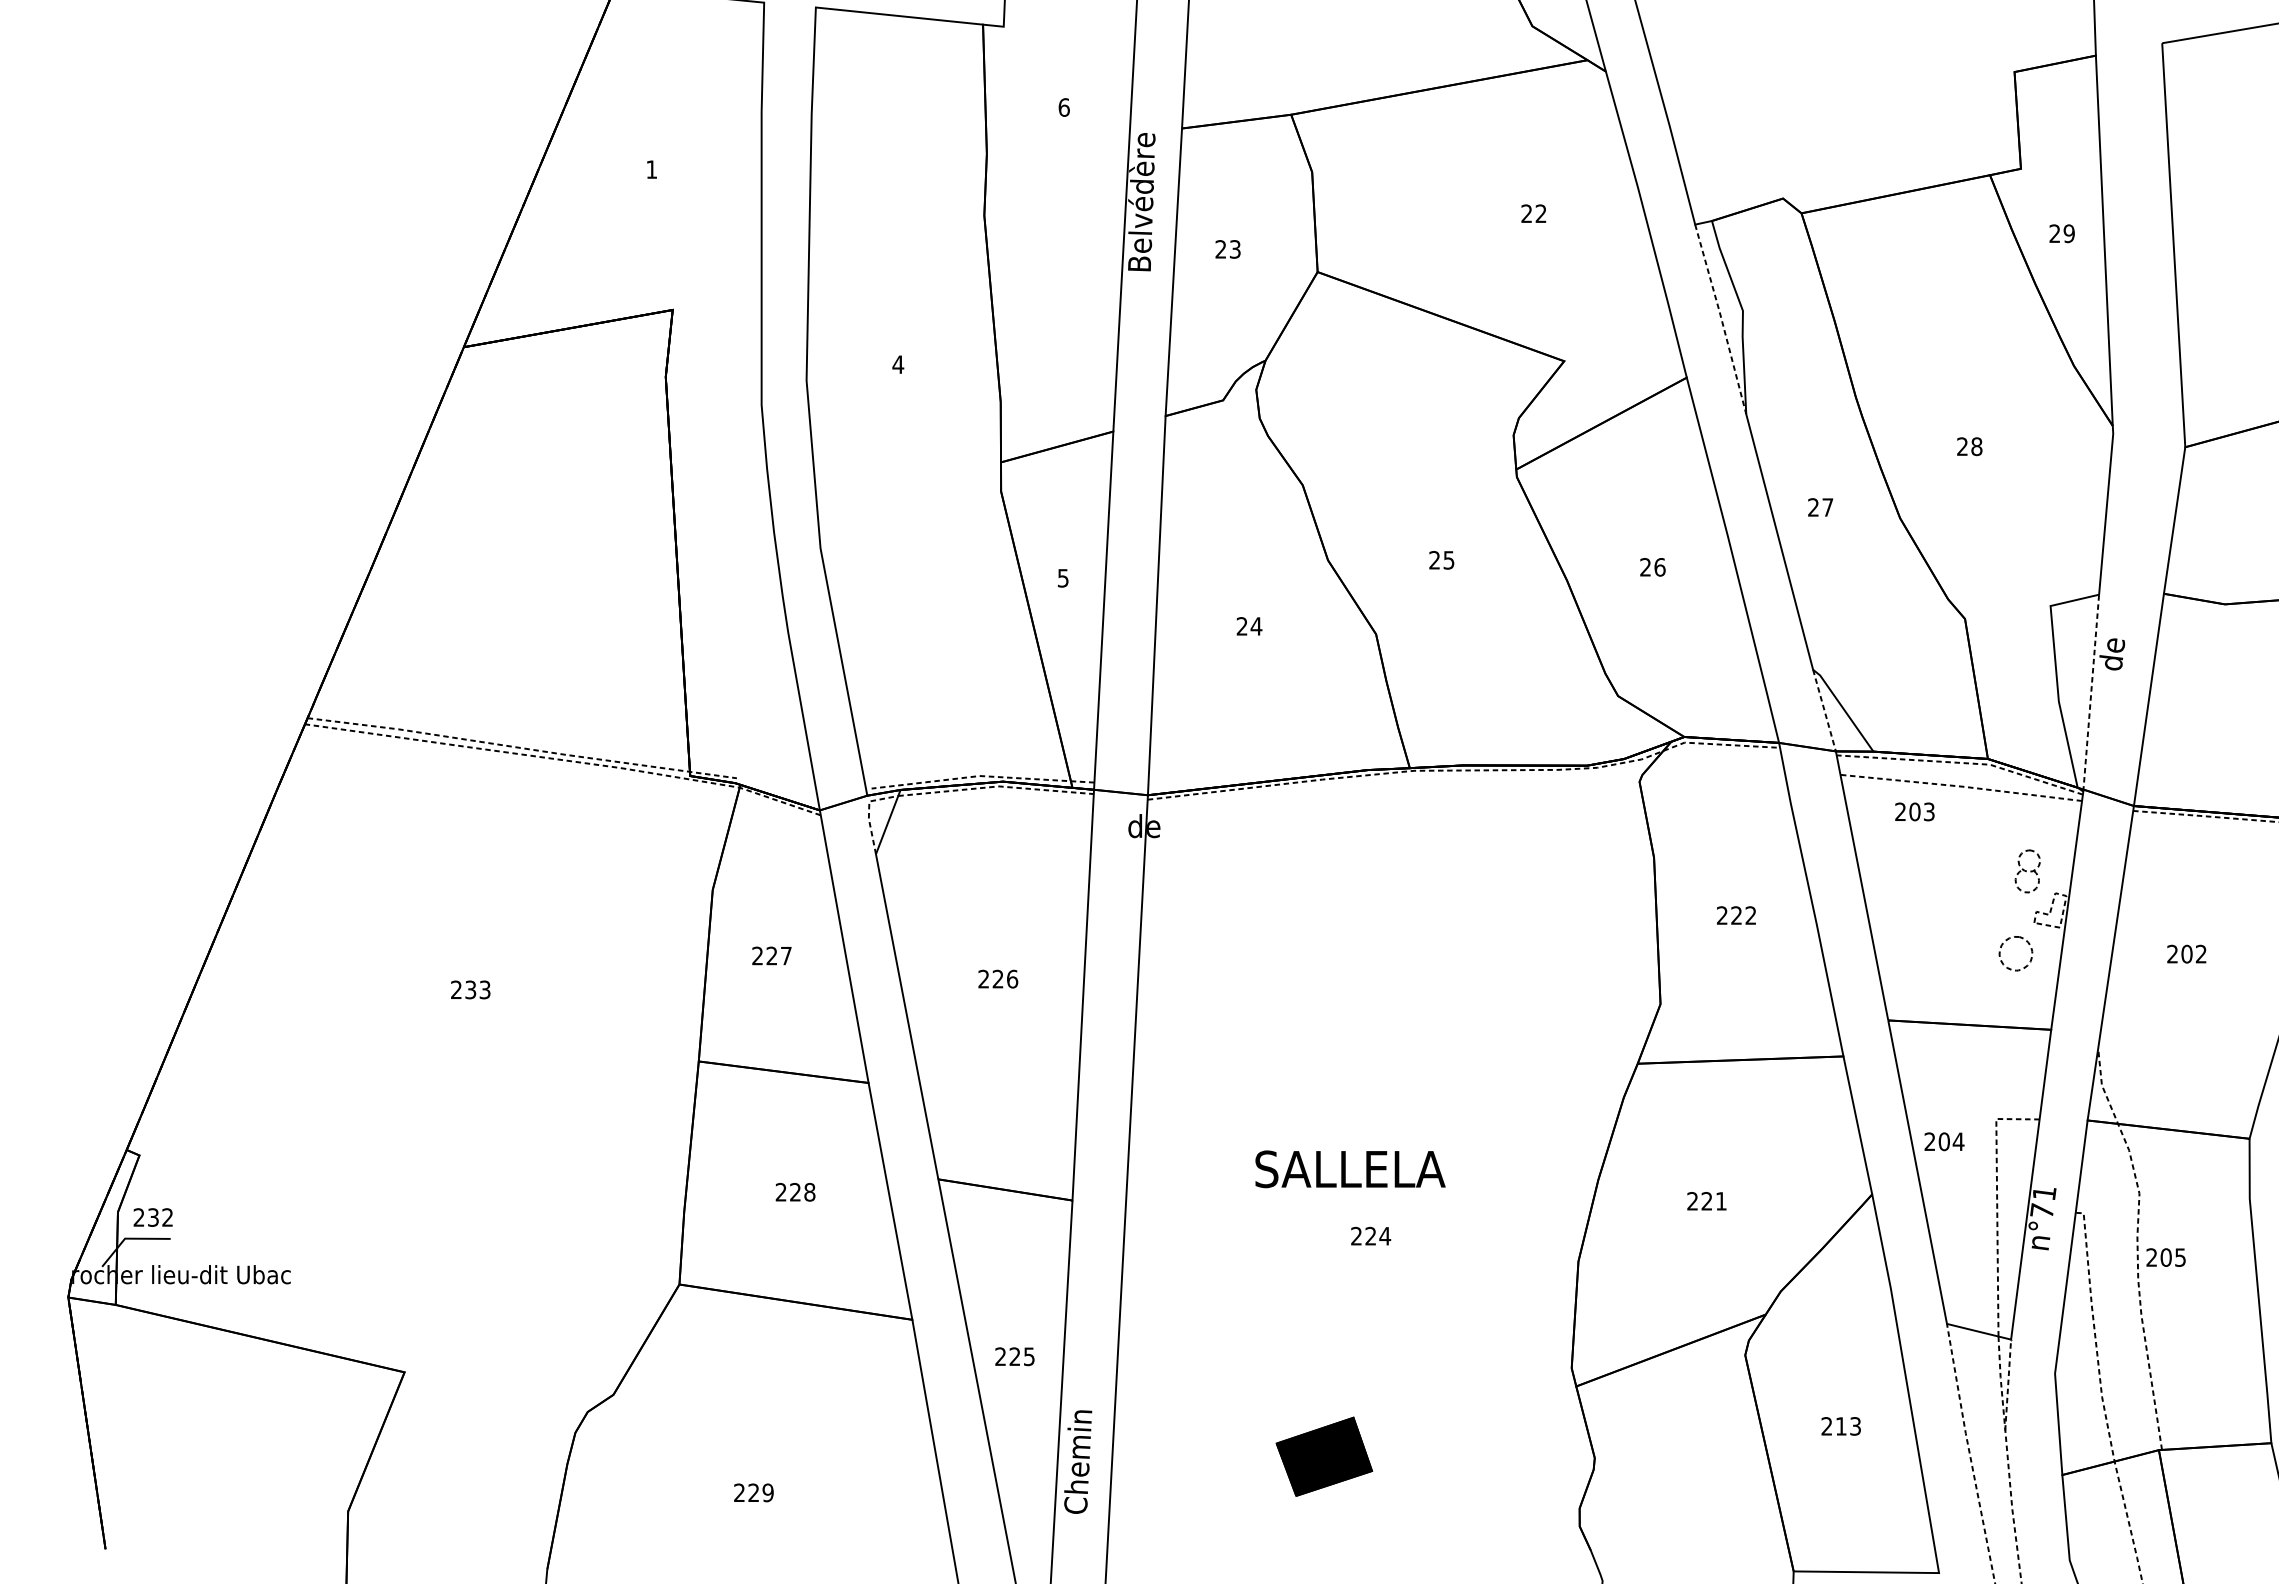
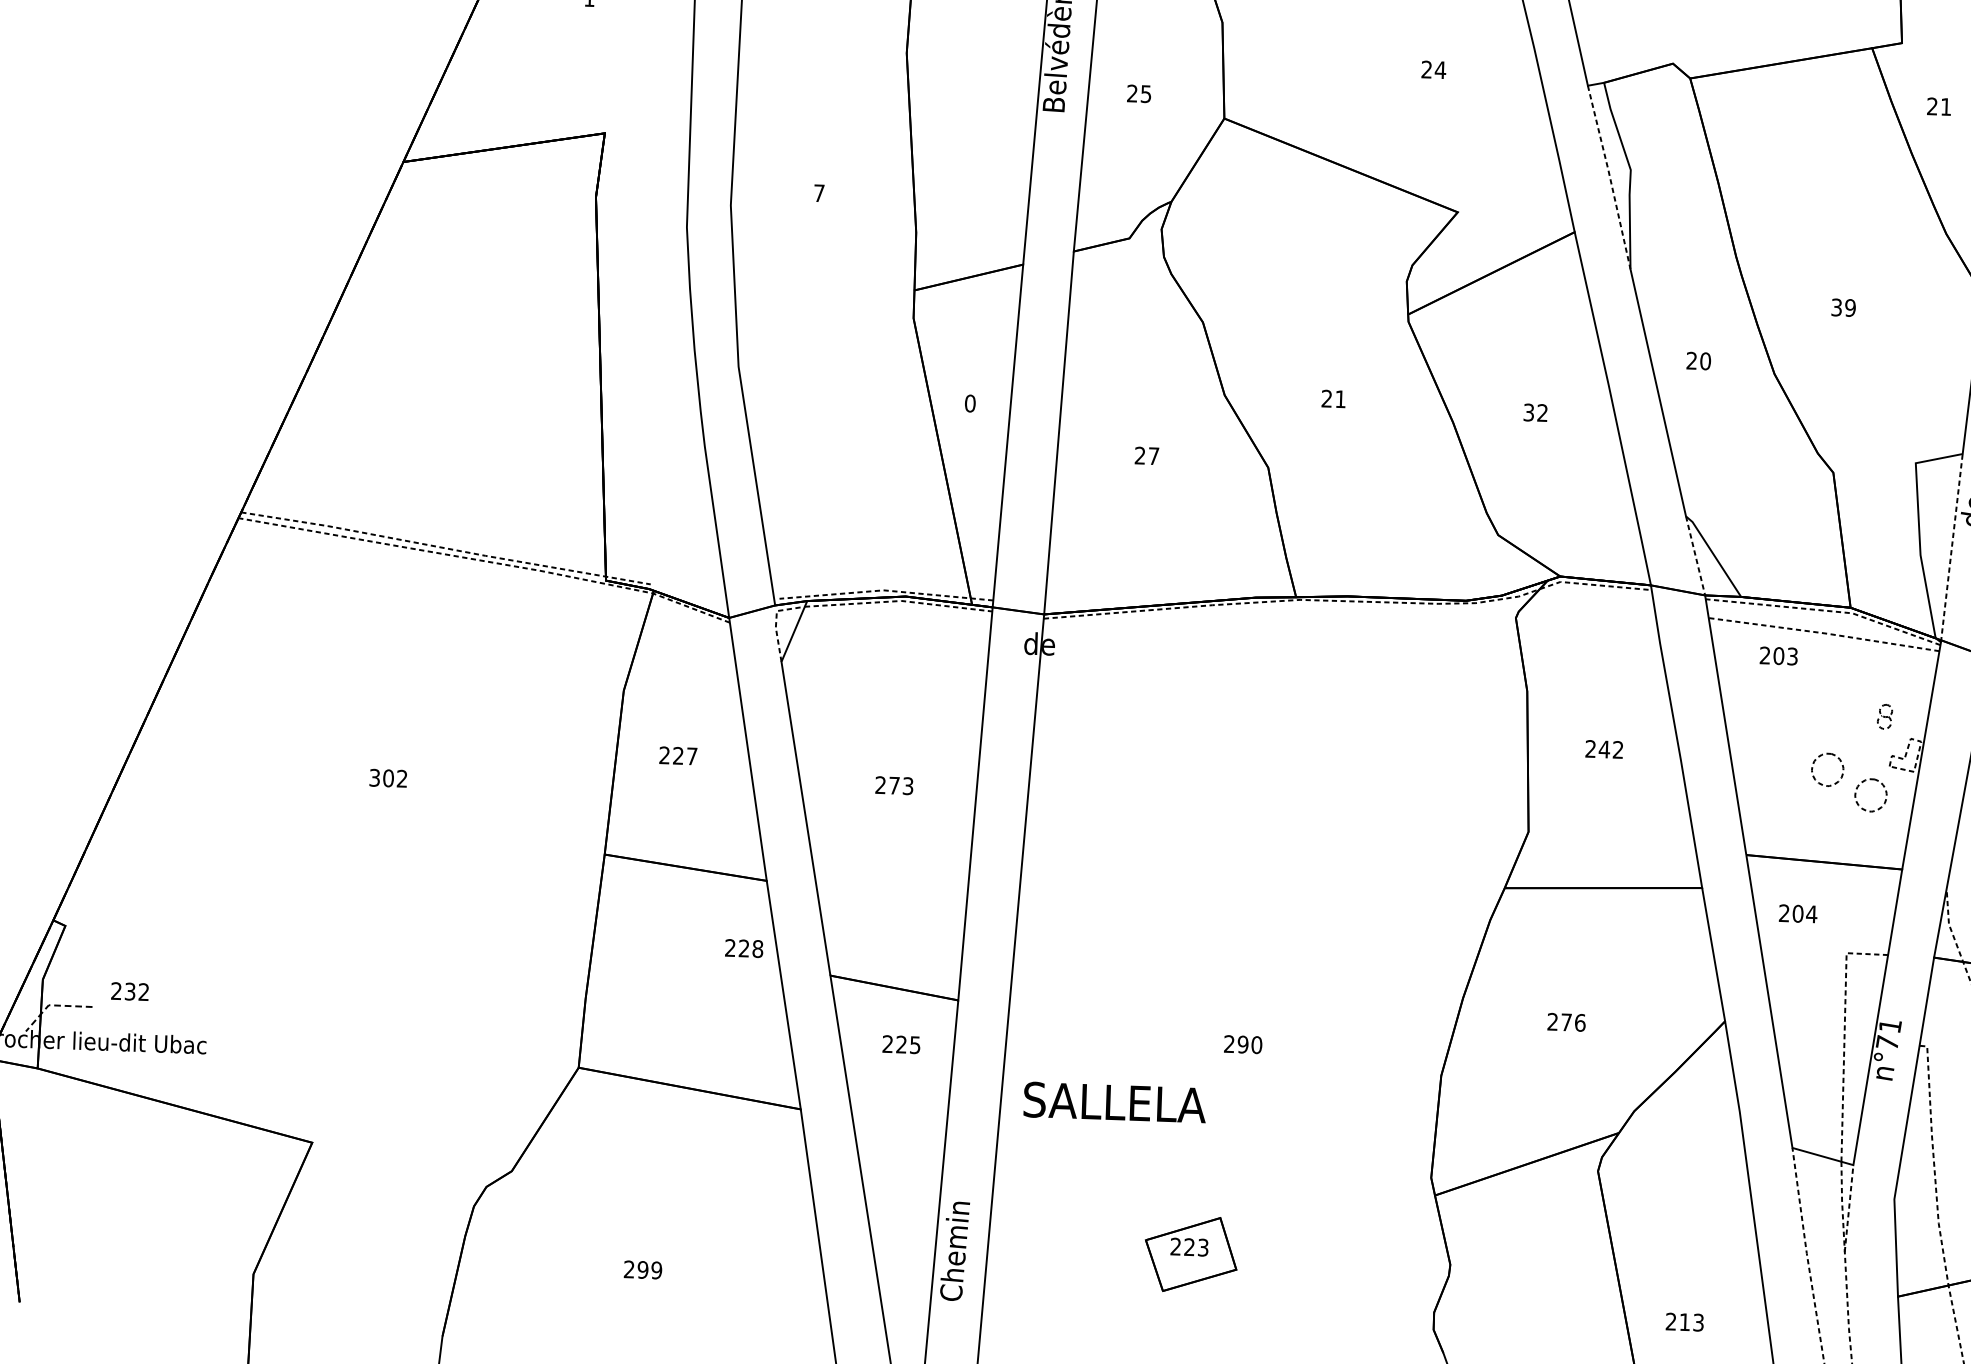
text: (1541, 213) -> (1440, 69), 22 -> 24
text: (2068, 233) -> (1945, 106), 29 -> 21
text: (1235, 249) -> (1146, 94), 23 -> 25
text: (898, 364) -> (819, 193), 4 -> 7
text: (1969, 446) -> (1843, 307), 28 -> 39
text: (1827, 507) -> (1705, 361), 27 -> 20
text: (1448, 560) -> (1340, 399), 25 -> 21
text: (1652, 567) -> (1535, 412), 26 -> 32
text: (1062, 577) -> (969, 402), 5 -> 0
text: (1256, 626) -> (1153, 456), 24 -> 27
part: (2027, 871) -> (1884, 716), size x0.6
text: (1736, 915) -> (1604, 749), 222 -> 242
part: (1956, 921) -> (1815, 762), added
text: (1005, 978) -> (901, 785), 226 -> 273
text: (470, 989) -> (388, 777), 233 -> 302
text: (1944, 1141) -> (1798, 913), moved
text: (1350, 1169) -> (1115, 1102), moved
text: (795, 1192) -> (744, 948), moved
text: (1714, 1201) -> (1573, 1022), 221 -> 276
text: (152, 1217) -> (129, 991), moved
text: (1378, 1235) -> (1250, 1044), 224 -> 290
line: (129, 1238) -> (53, 1005), solid -> dashed
text: (1014, 1356) -> (901, 1044), moved
text: (1840, 1426) -> (1684, 1322), moved
fill: (1324, 1456) -> (1191, 1254), removed
text: (753, 1492) -> (642, 1269), 229 -> 299

